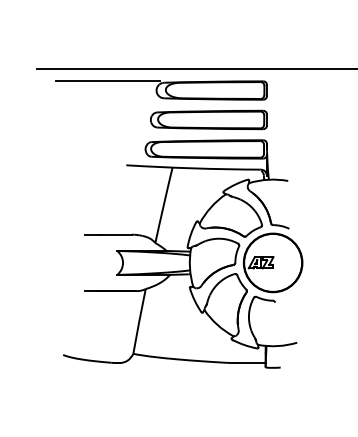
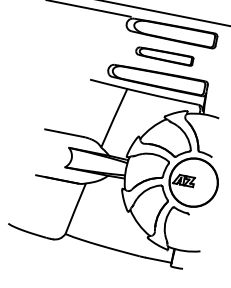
part: (208, 119) -> (164, 55), size x0.6

